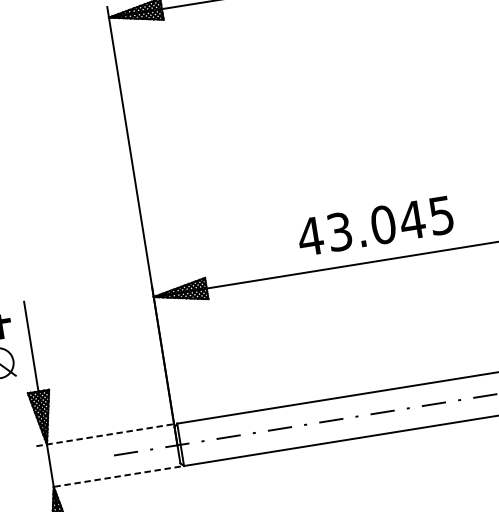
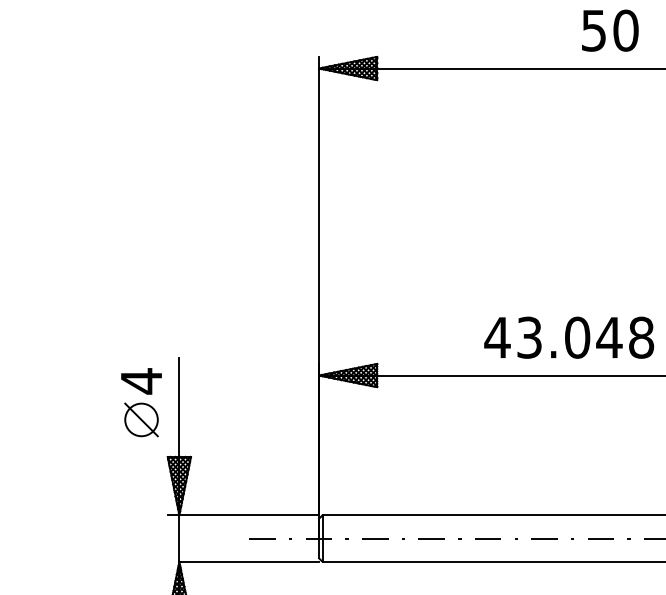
text: (441, 215) -> (641, 337), 43.045 -> 43.048
line: (105, 435) -> (243, 515), dashed -> solid
line: (117, 476) -> (249, 561), dashed -> solid

